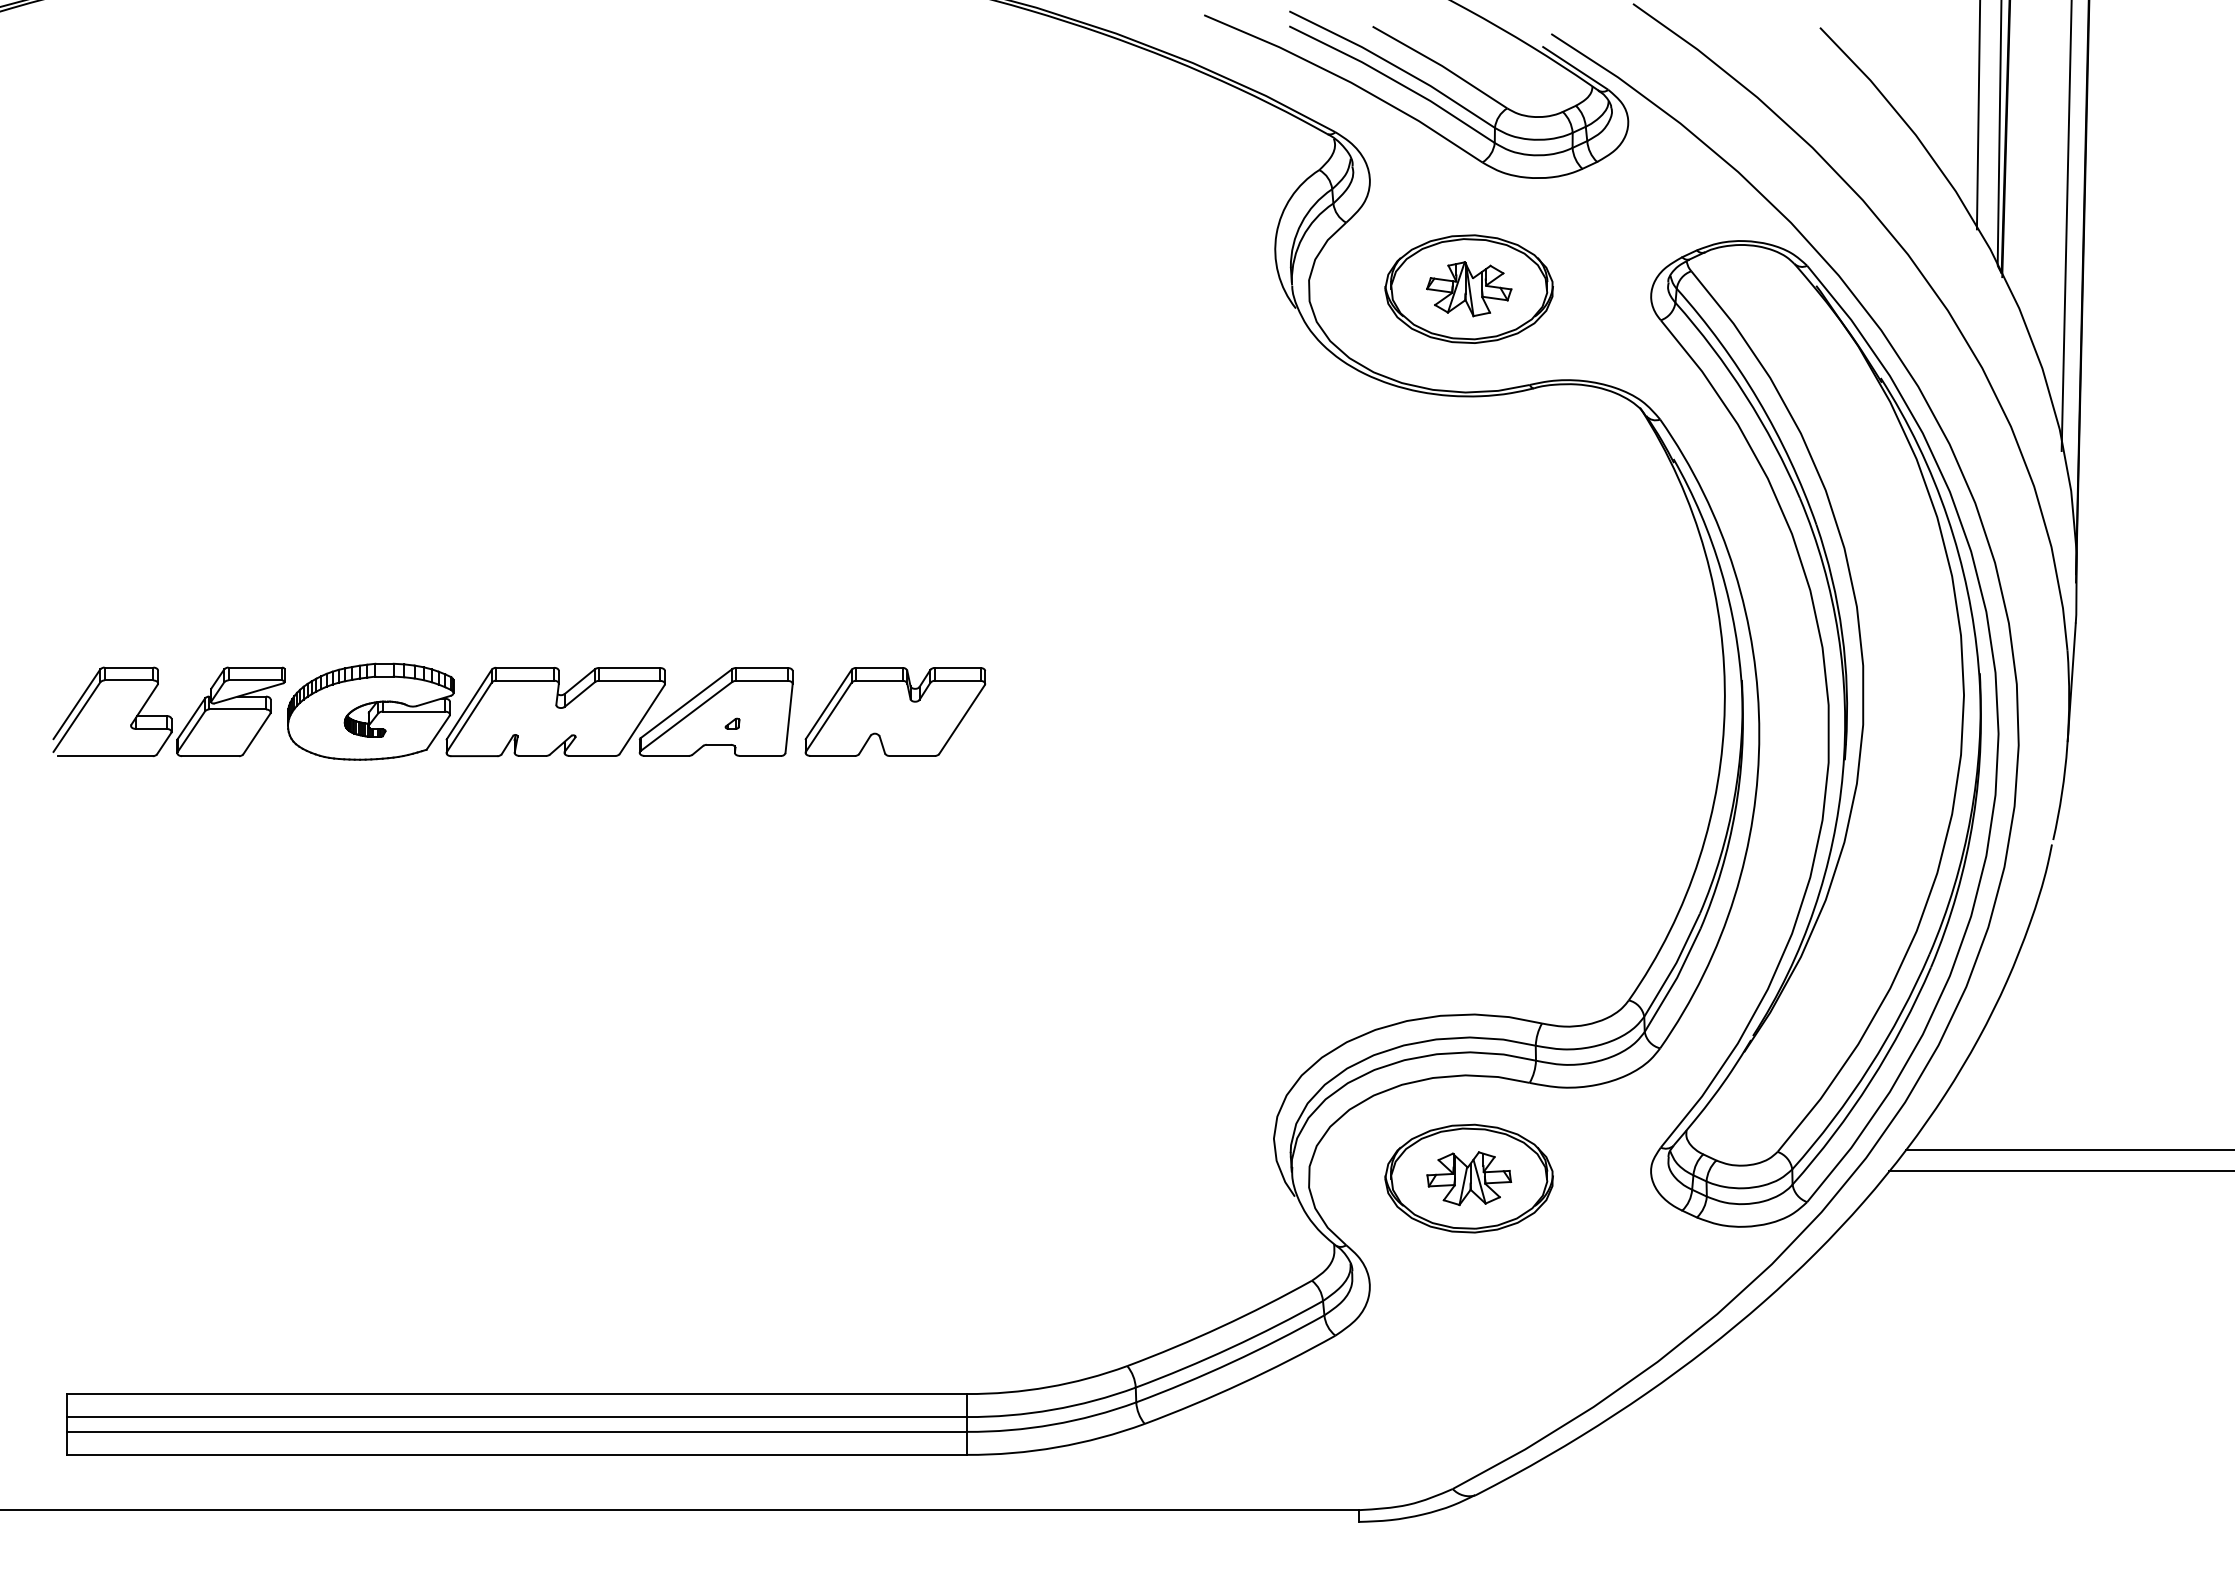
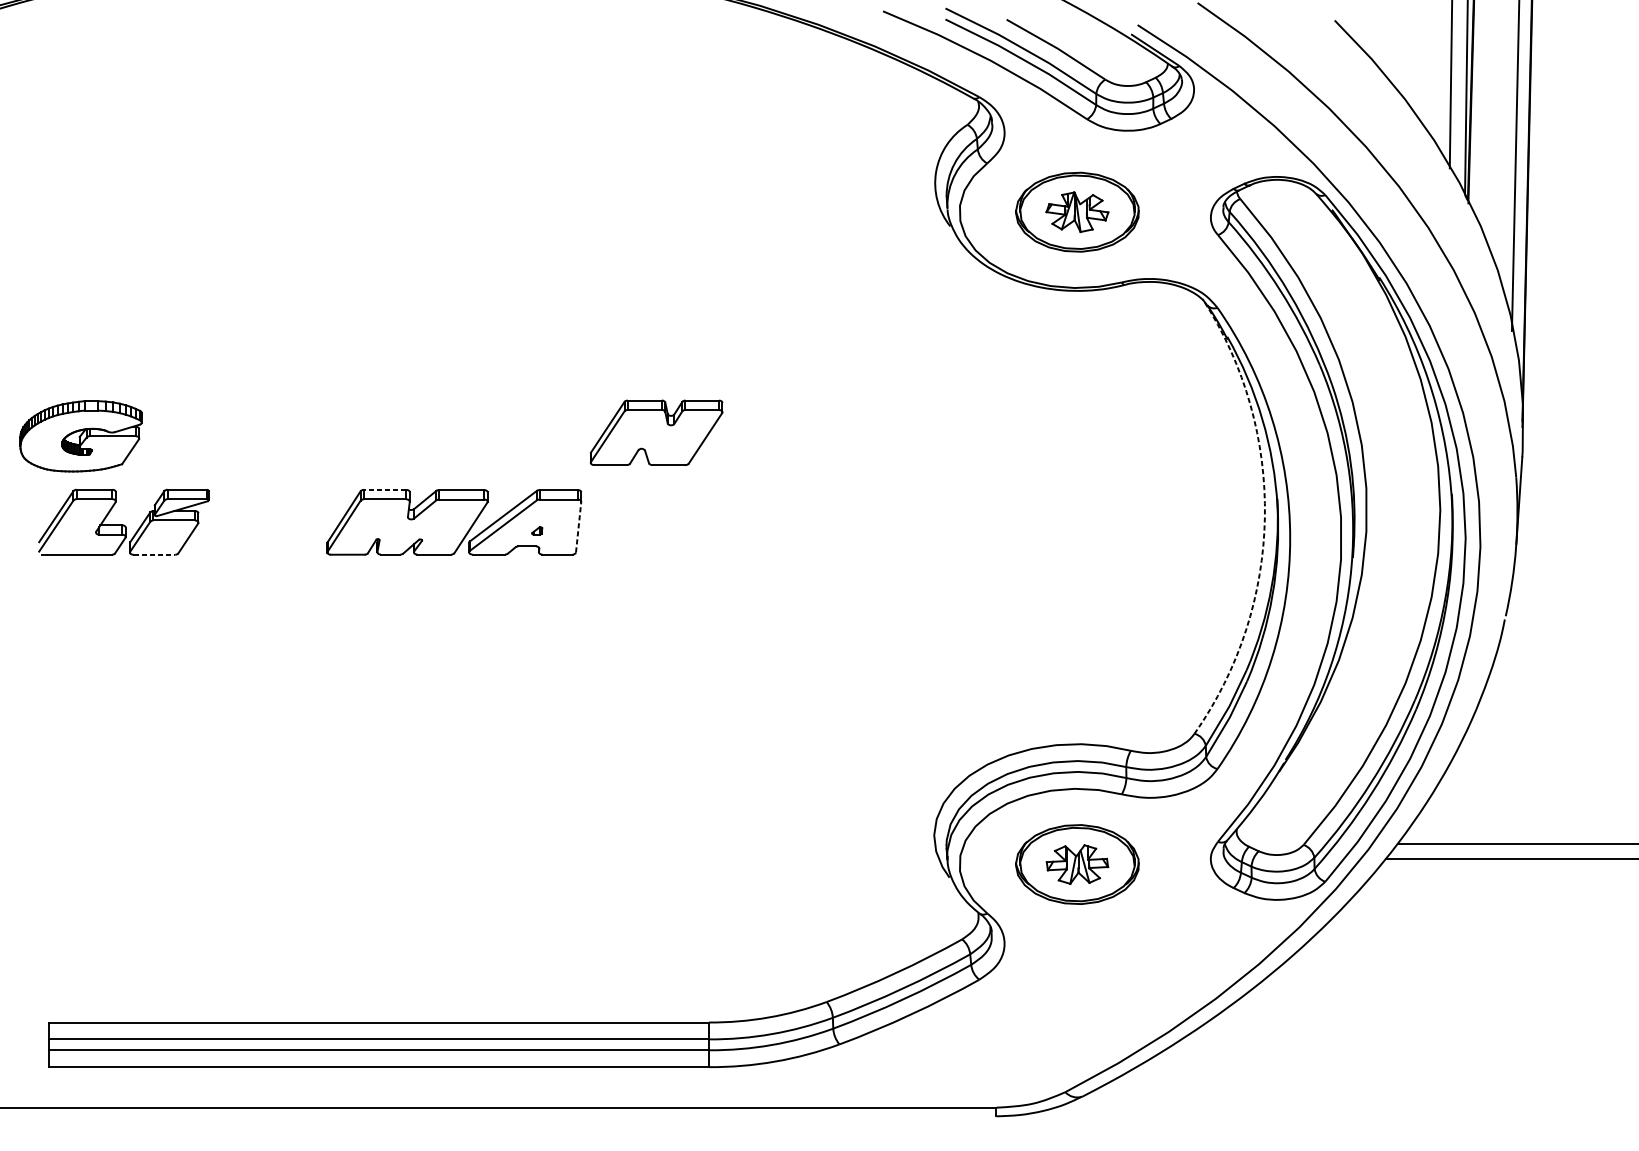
line: (525, 667) -> (385, 489), solid -> dashed
arc: (1724, 705) -> (1264, 517), solid -> dashed
part: (370, 711) -> (80, 436), moved
part: (895, 711) -> (656, 432), moved
line: (789, 718) -> (578, 527), solid -> dashed
line: (211, 756) -> (155, 554), solid -> dashed

